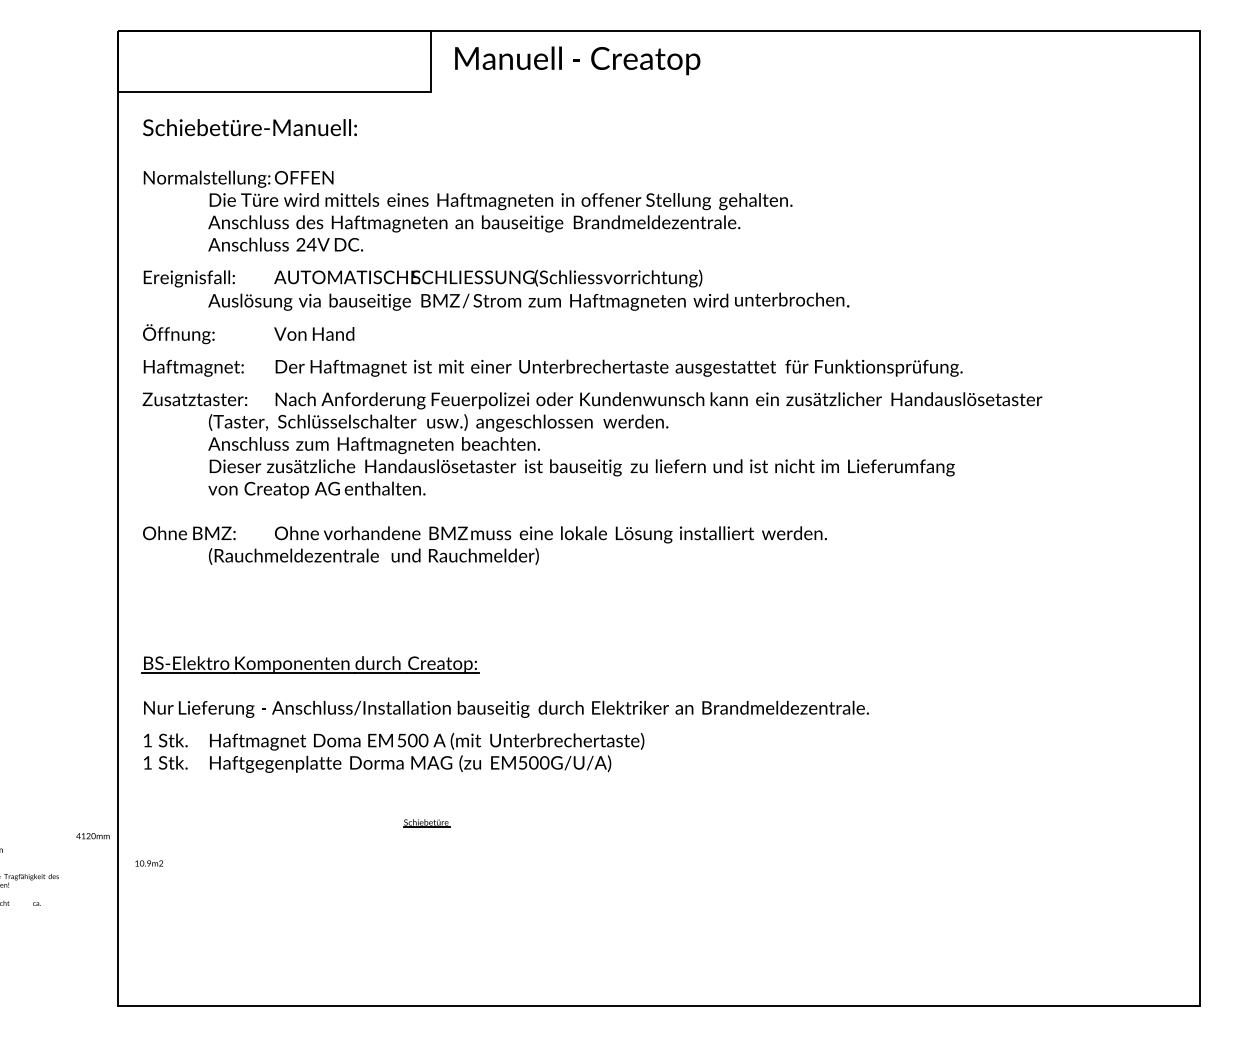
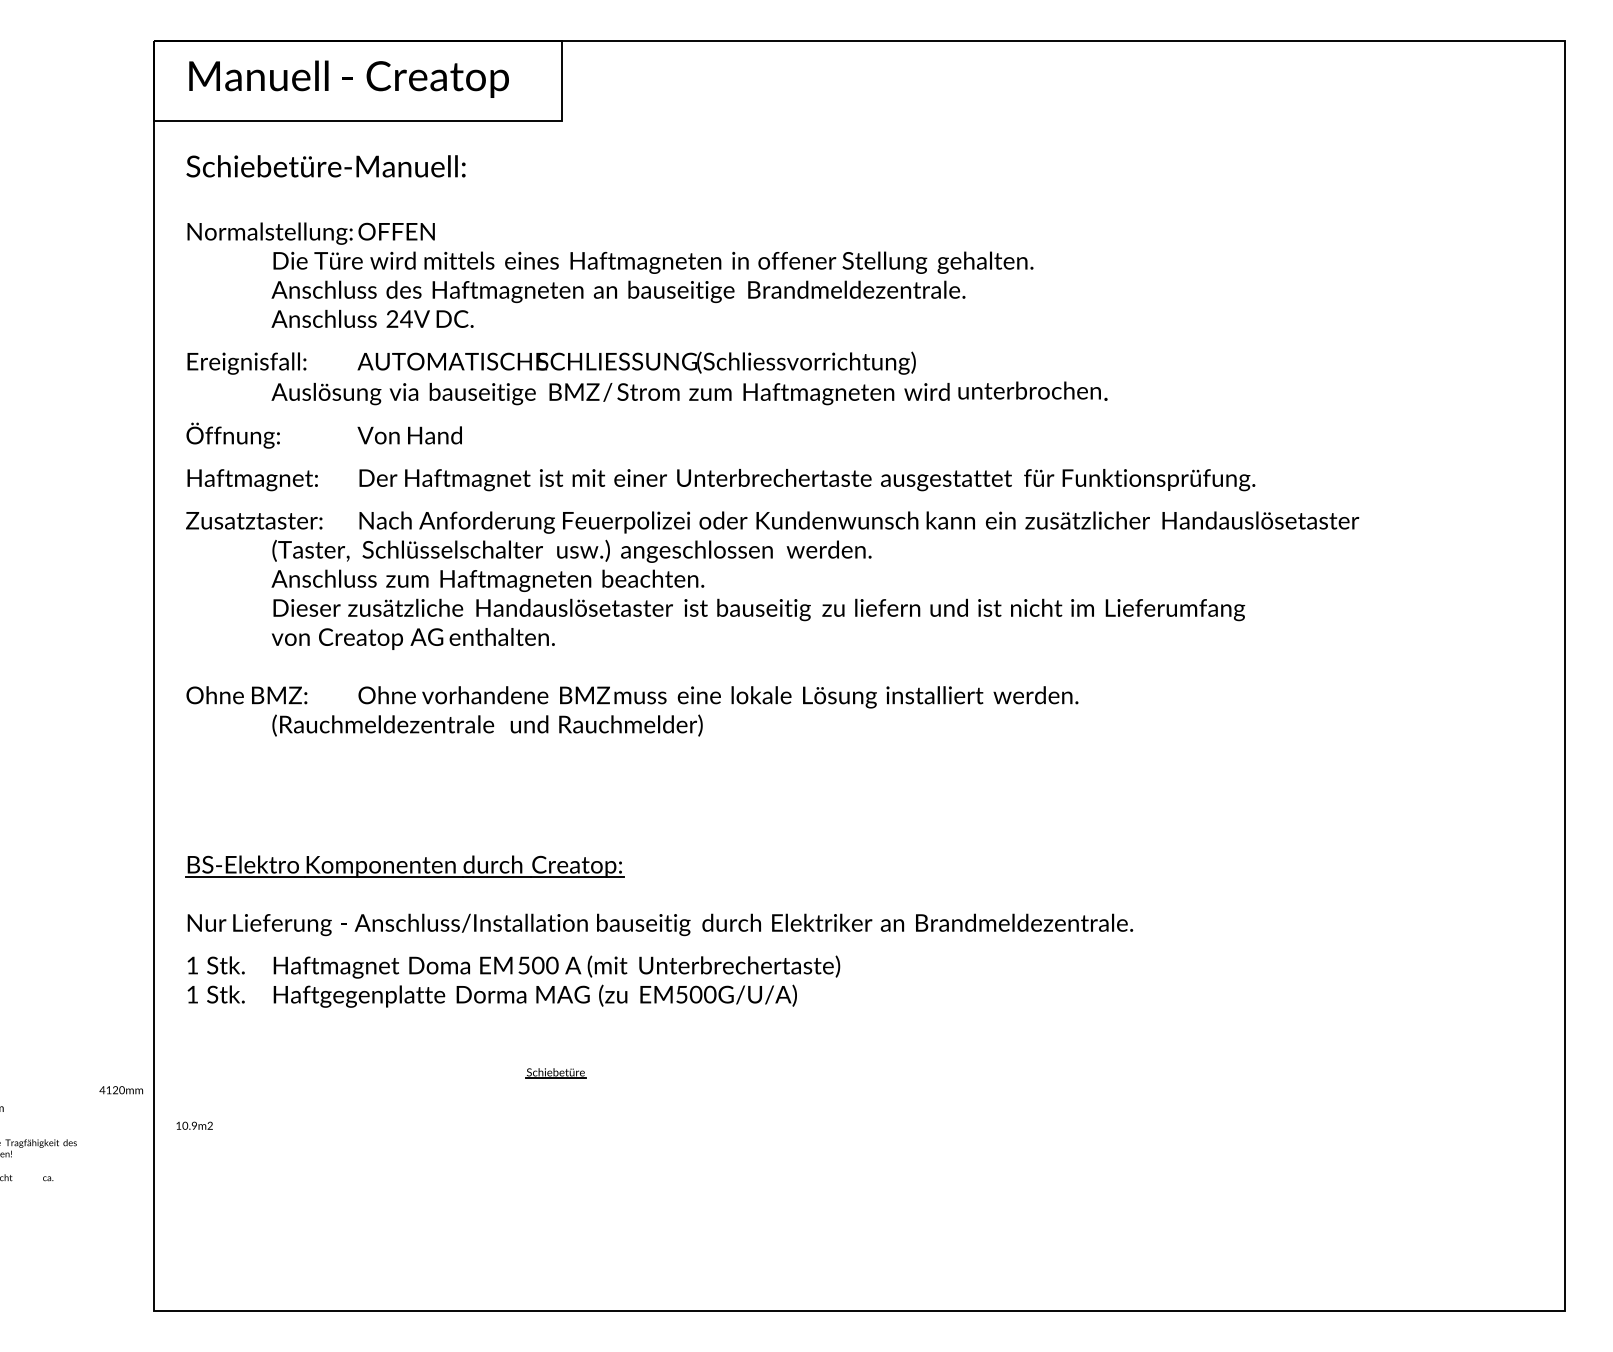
text: (577, 60) -> (348, 78), moved

